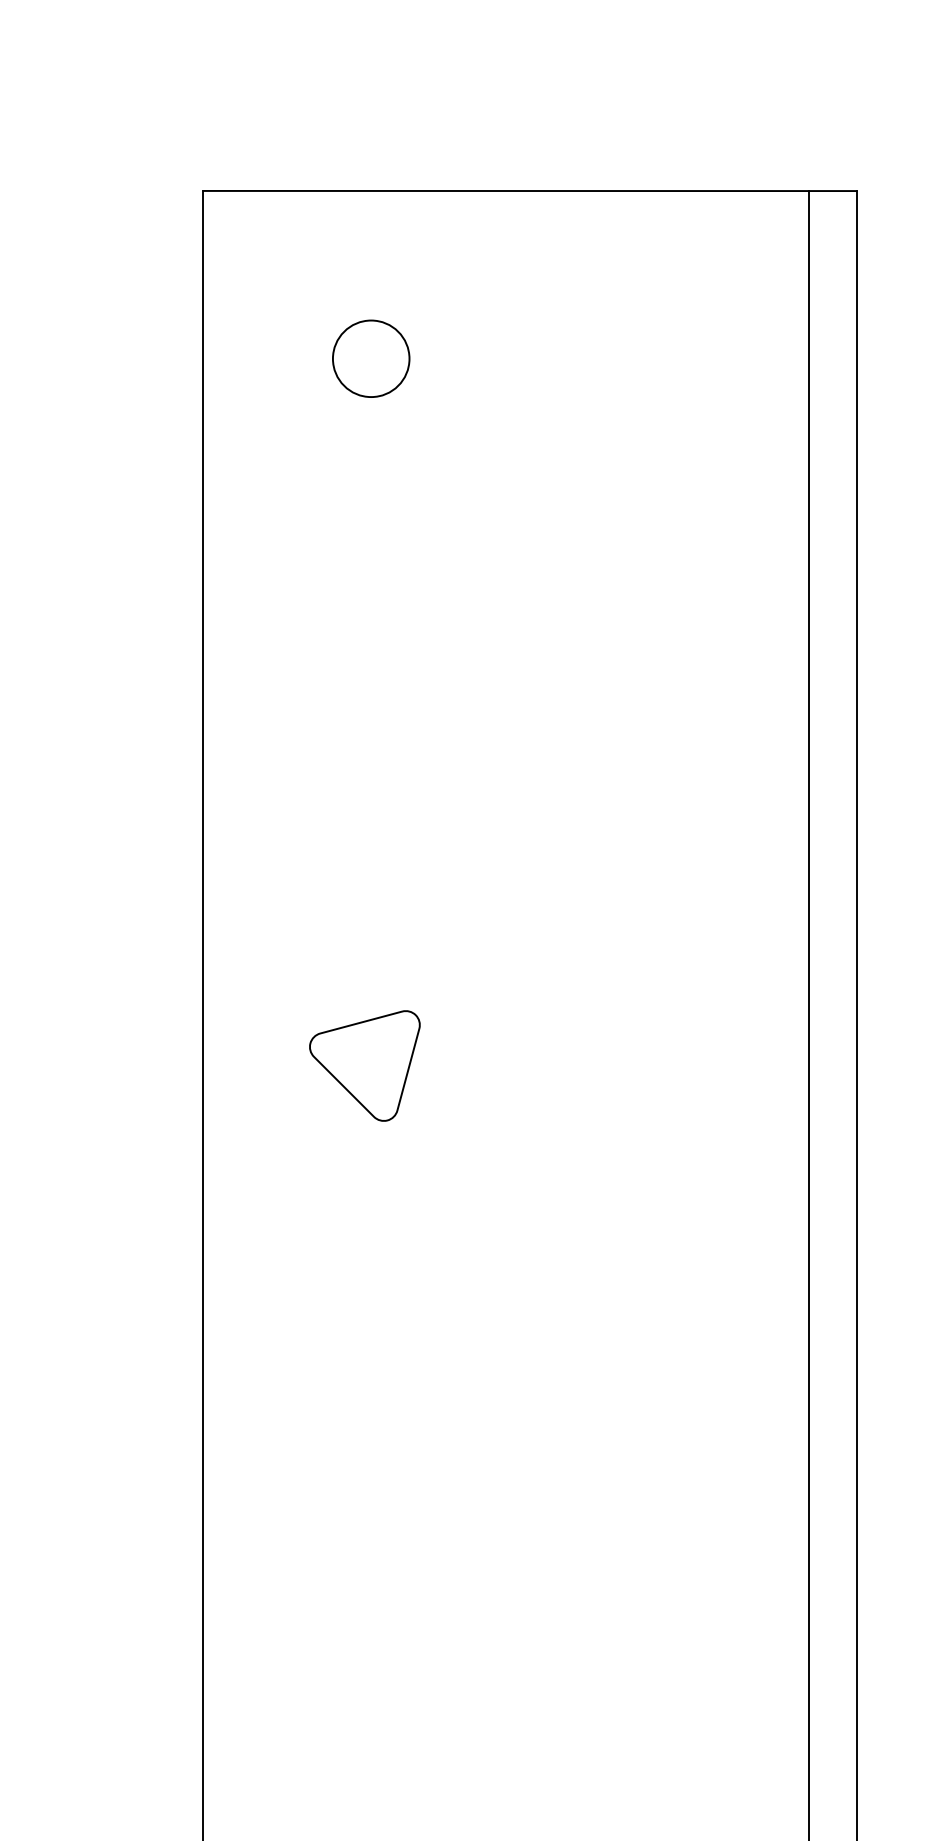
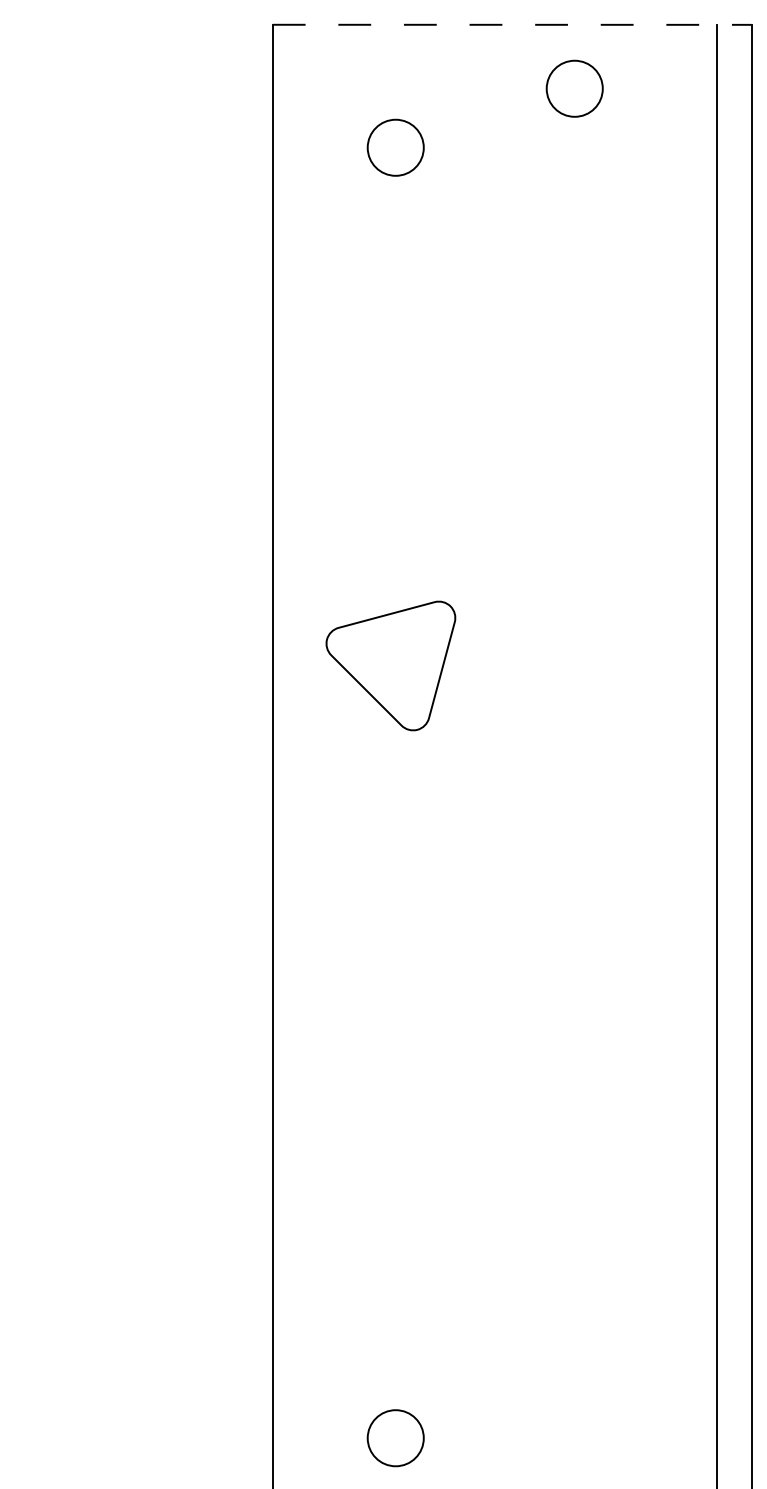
line: (530, 190) -> (512, 24), solid -> dashed
circle: (615, 277) -> (574, 88), added
part: (365, 1065) -> (391, 665), size x1.6

